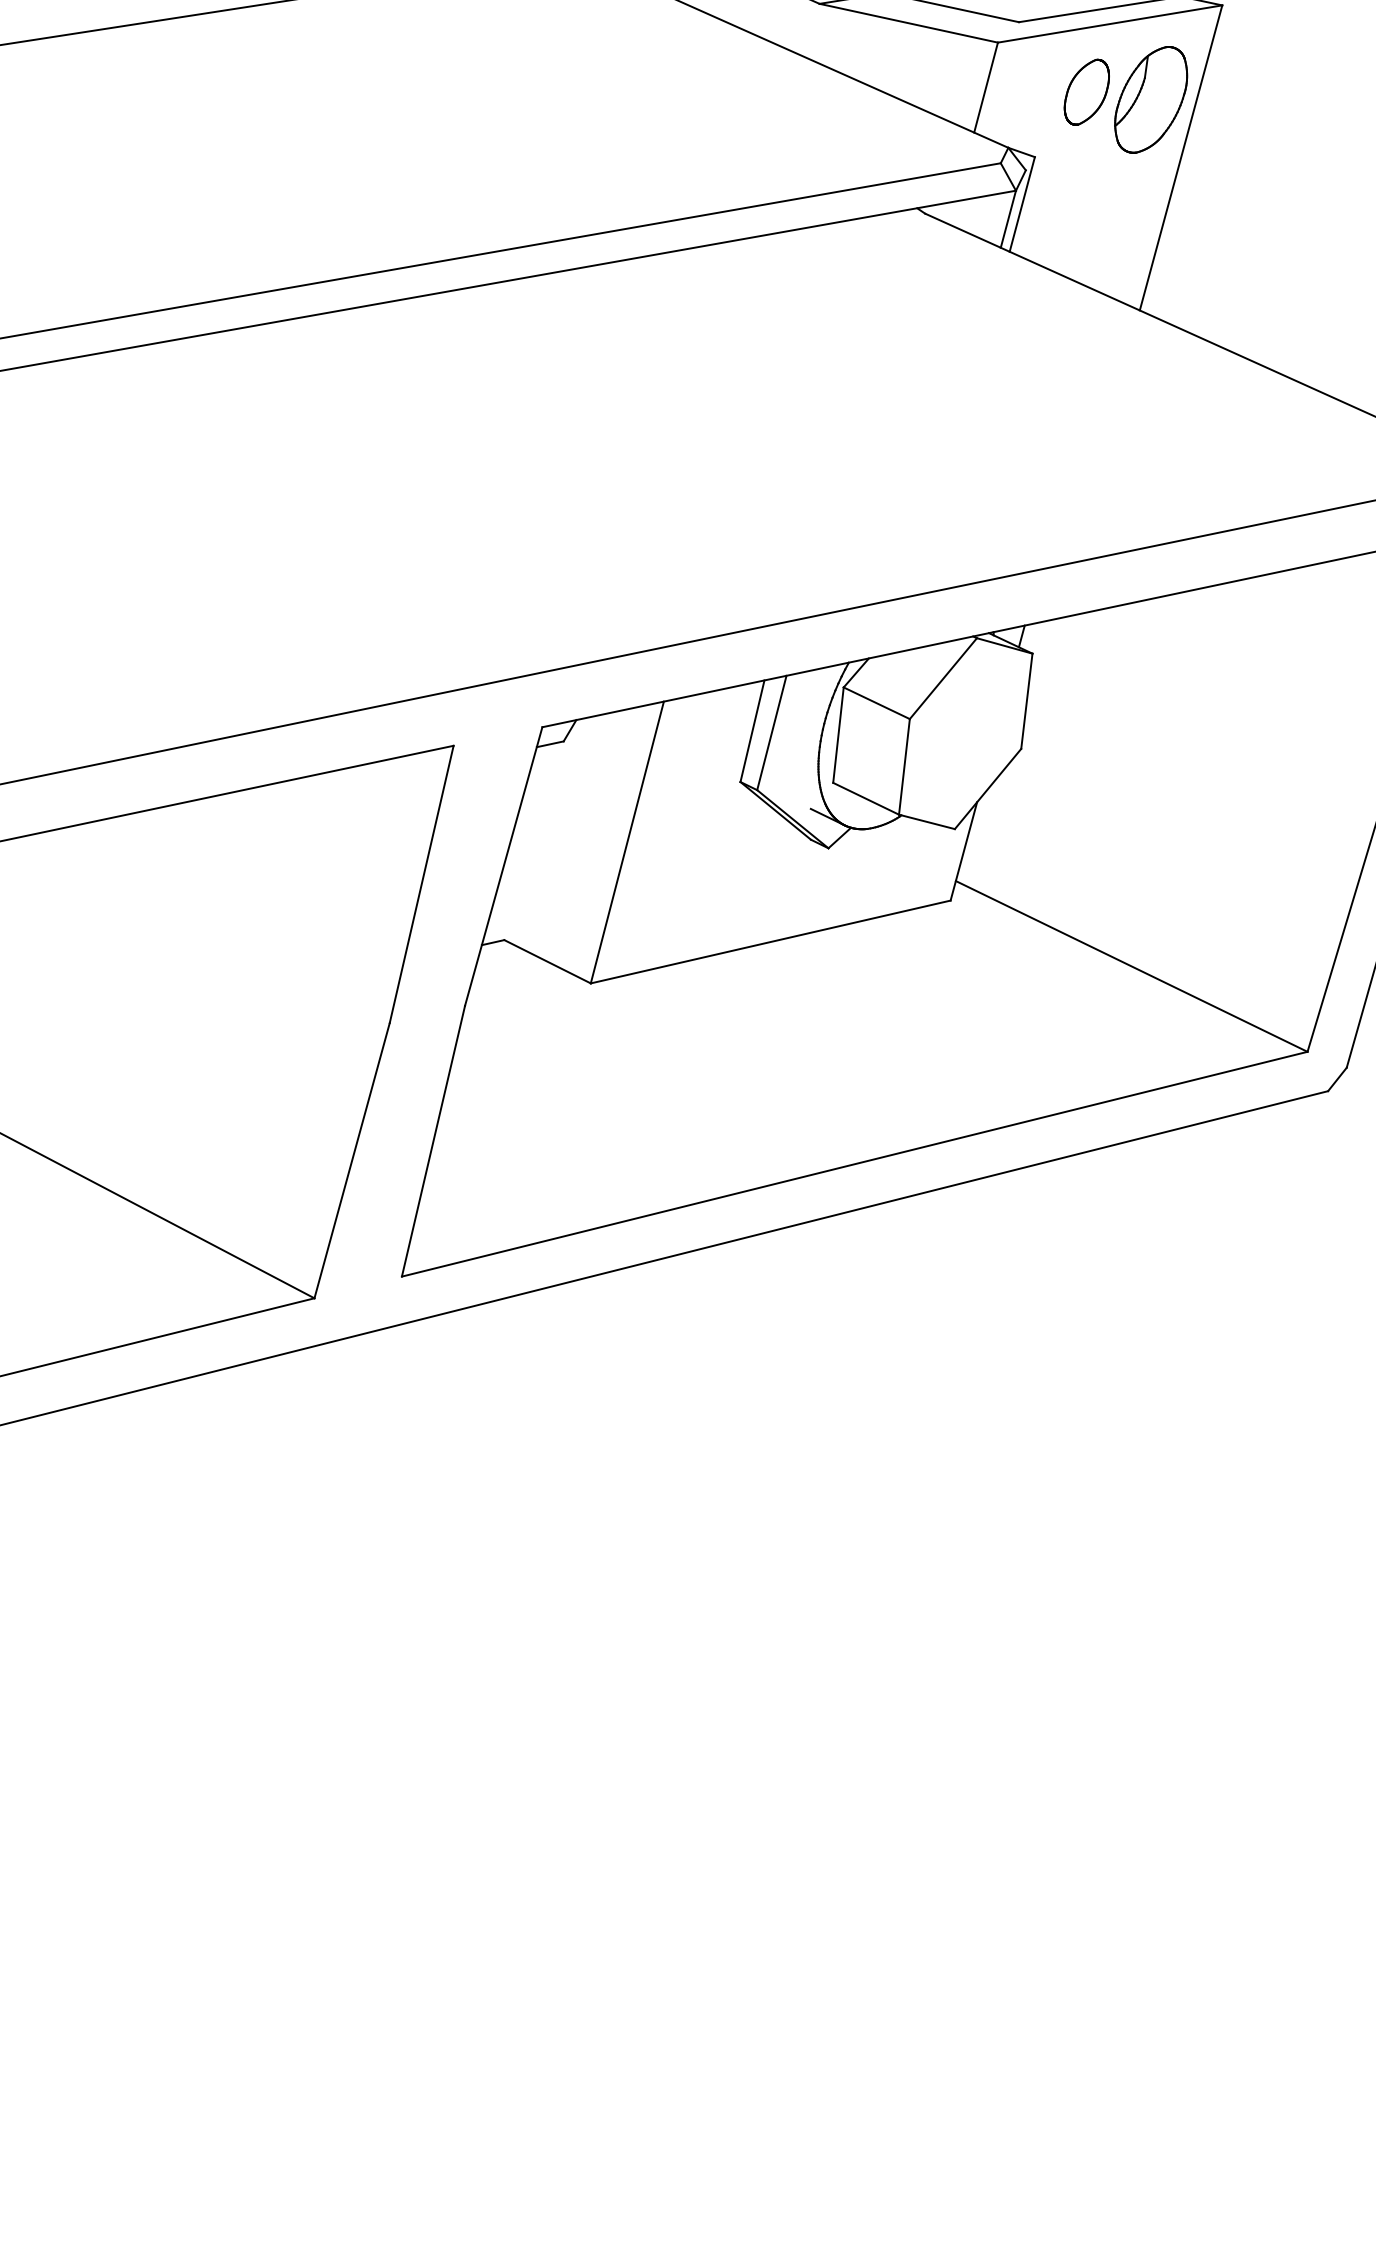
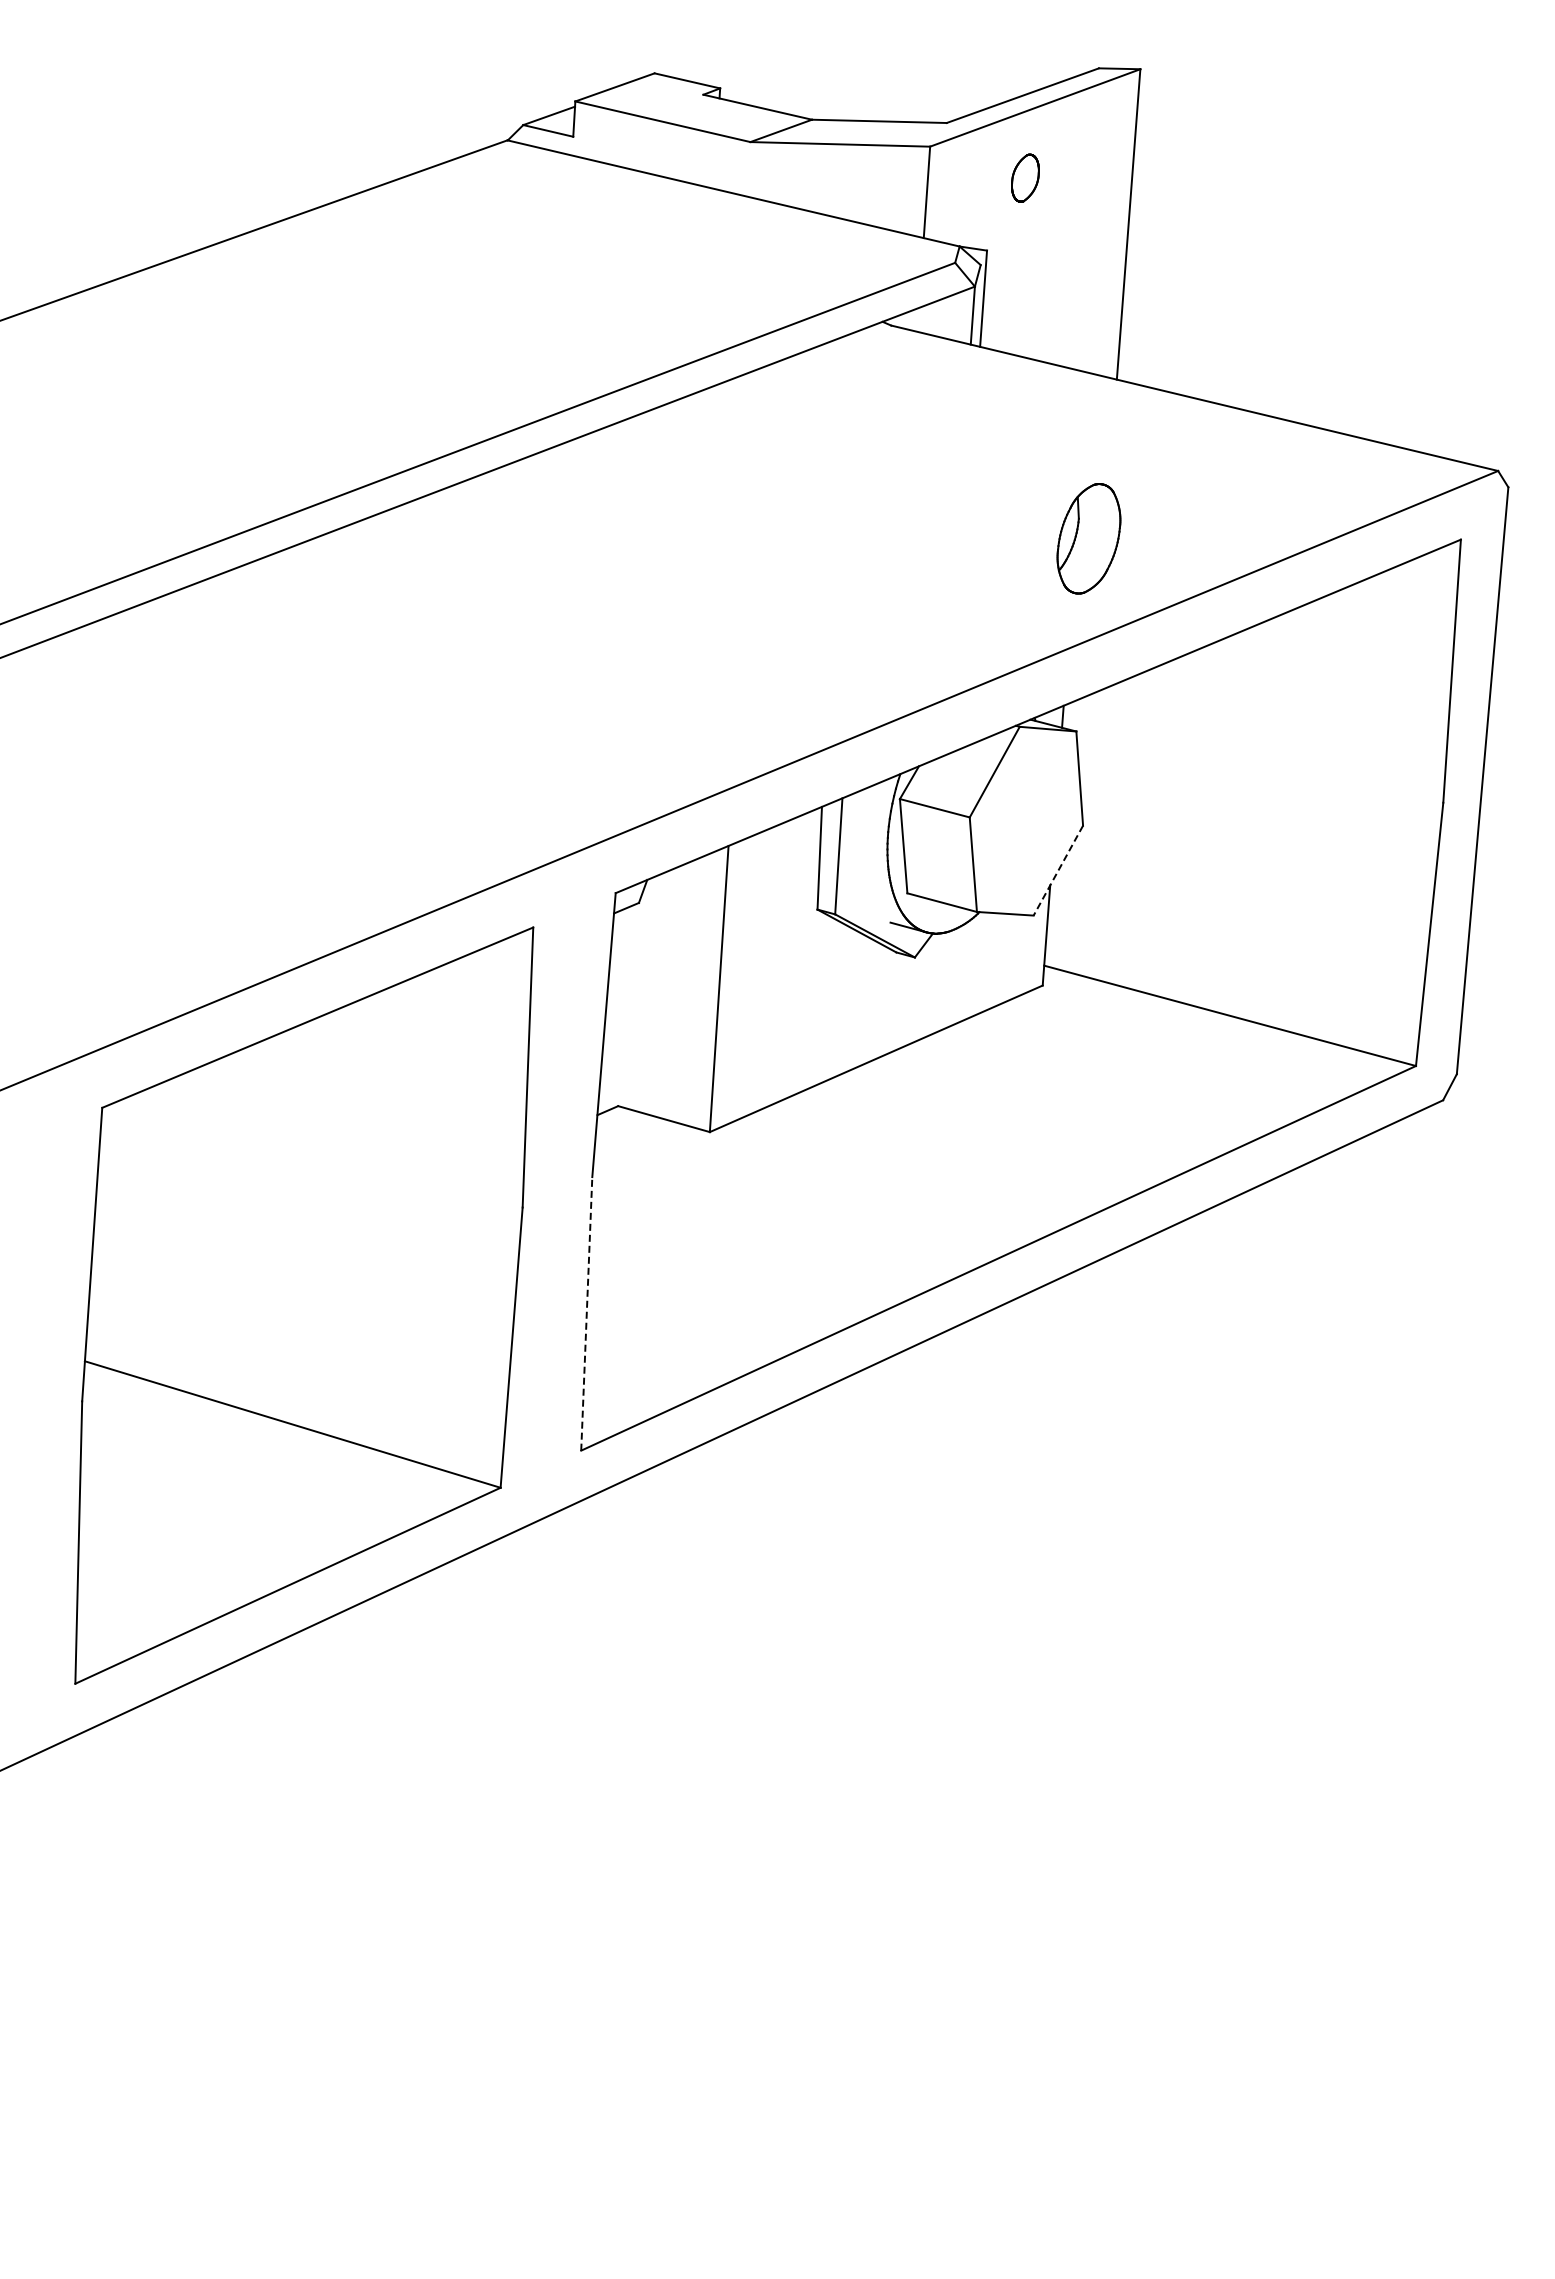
part: (1087, 91) -> (1025, 177), size x0.7
part: (1150, 99) -> (1088, 538), moved
line: (988, 789) -> (1058, 871), solid -> dashed
line: (433, 1140) -> (586, 1313), solid -> dashed

